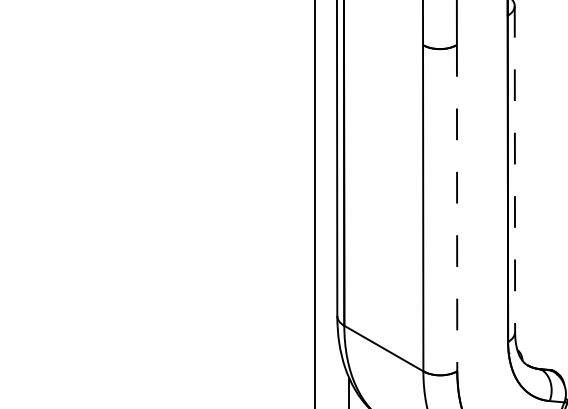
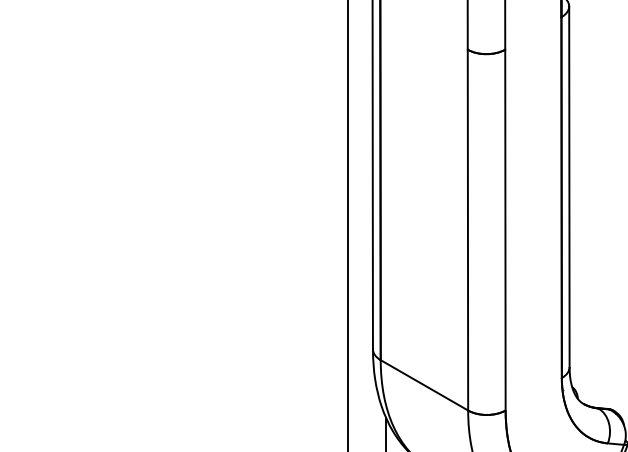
line: (515, 169) -> (569, 187), dashed -> solid
line: (457, 208) -> (505, 230), dashed -> solid

